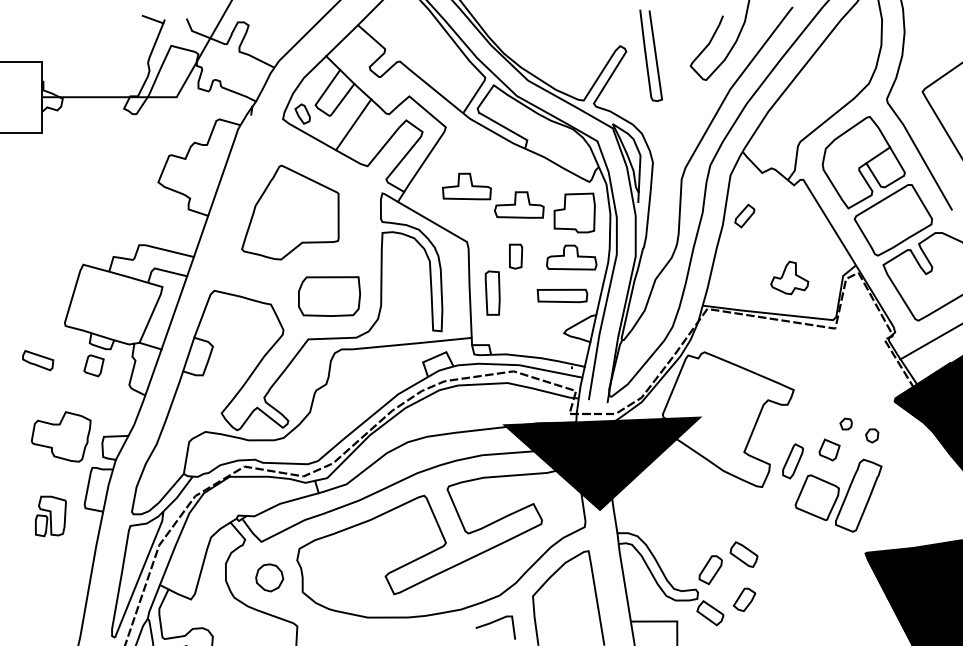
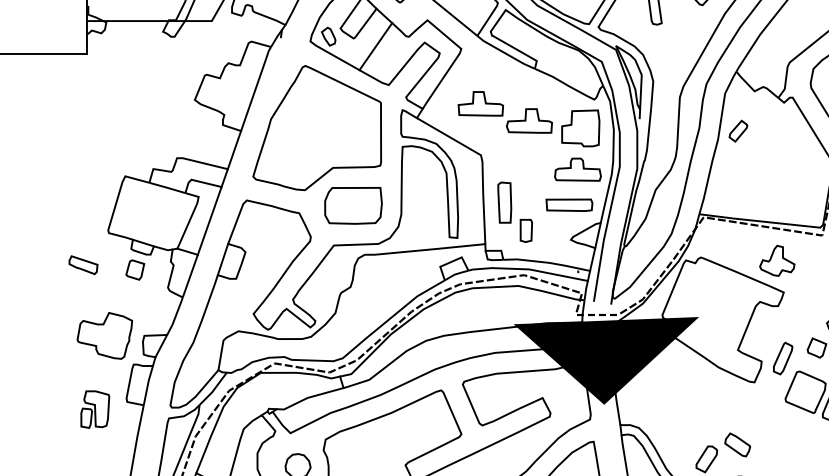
part: (290, 212) -> (317, 127), size x1.43
part: (516, 256) -> (526, 230), moved
part: (789, 277) -> (777, 260), moved

